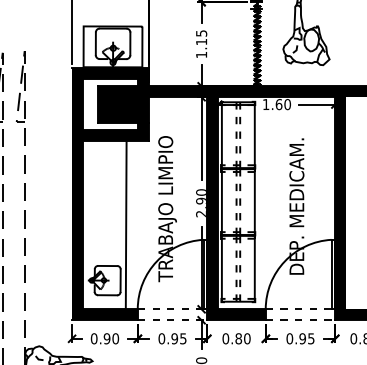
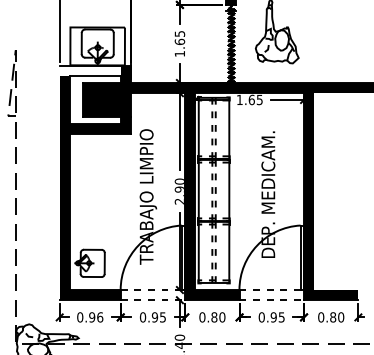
text: (201, 41) -> (179, 41), 1.15 -> 1.65
fill: (104, 73) -> (89, 71), removed
text: (287, 104) -> (259, 99), 1.60 -> 1.65
line: (125, 223) -> (109, 210), removed
text: (116, 338) -> (100, 317), 0.90 -> 0.96

